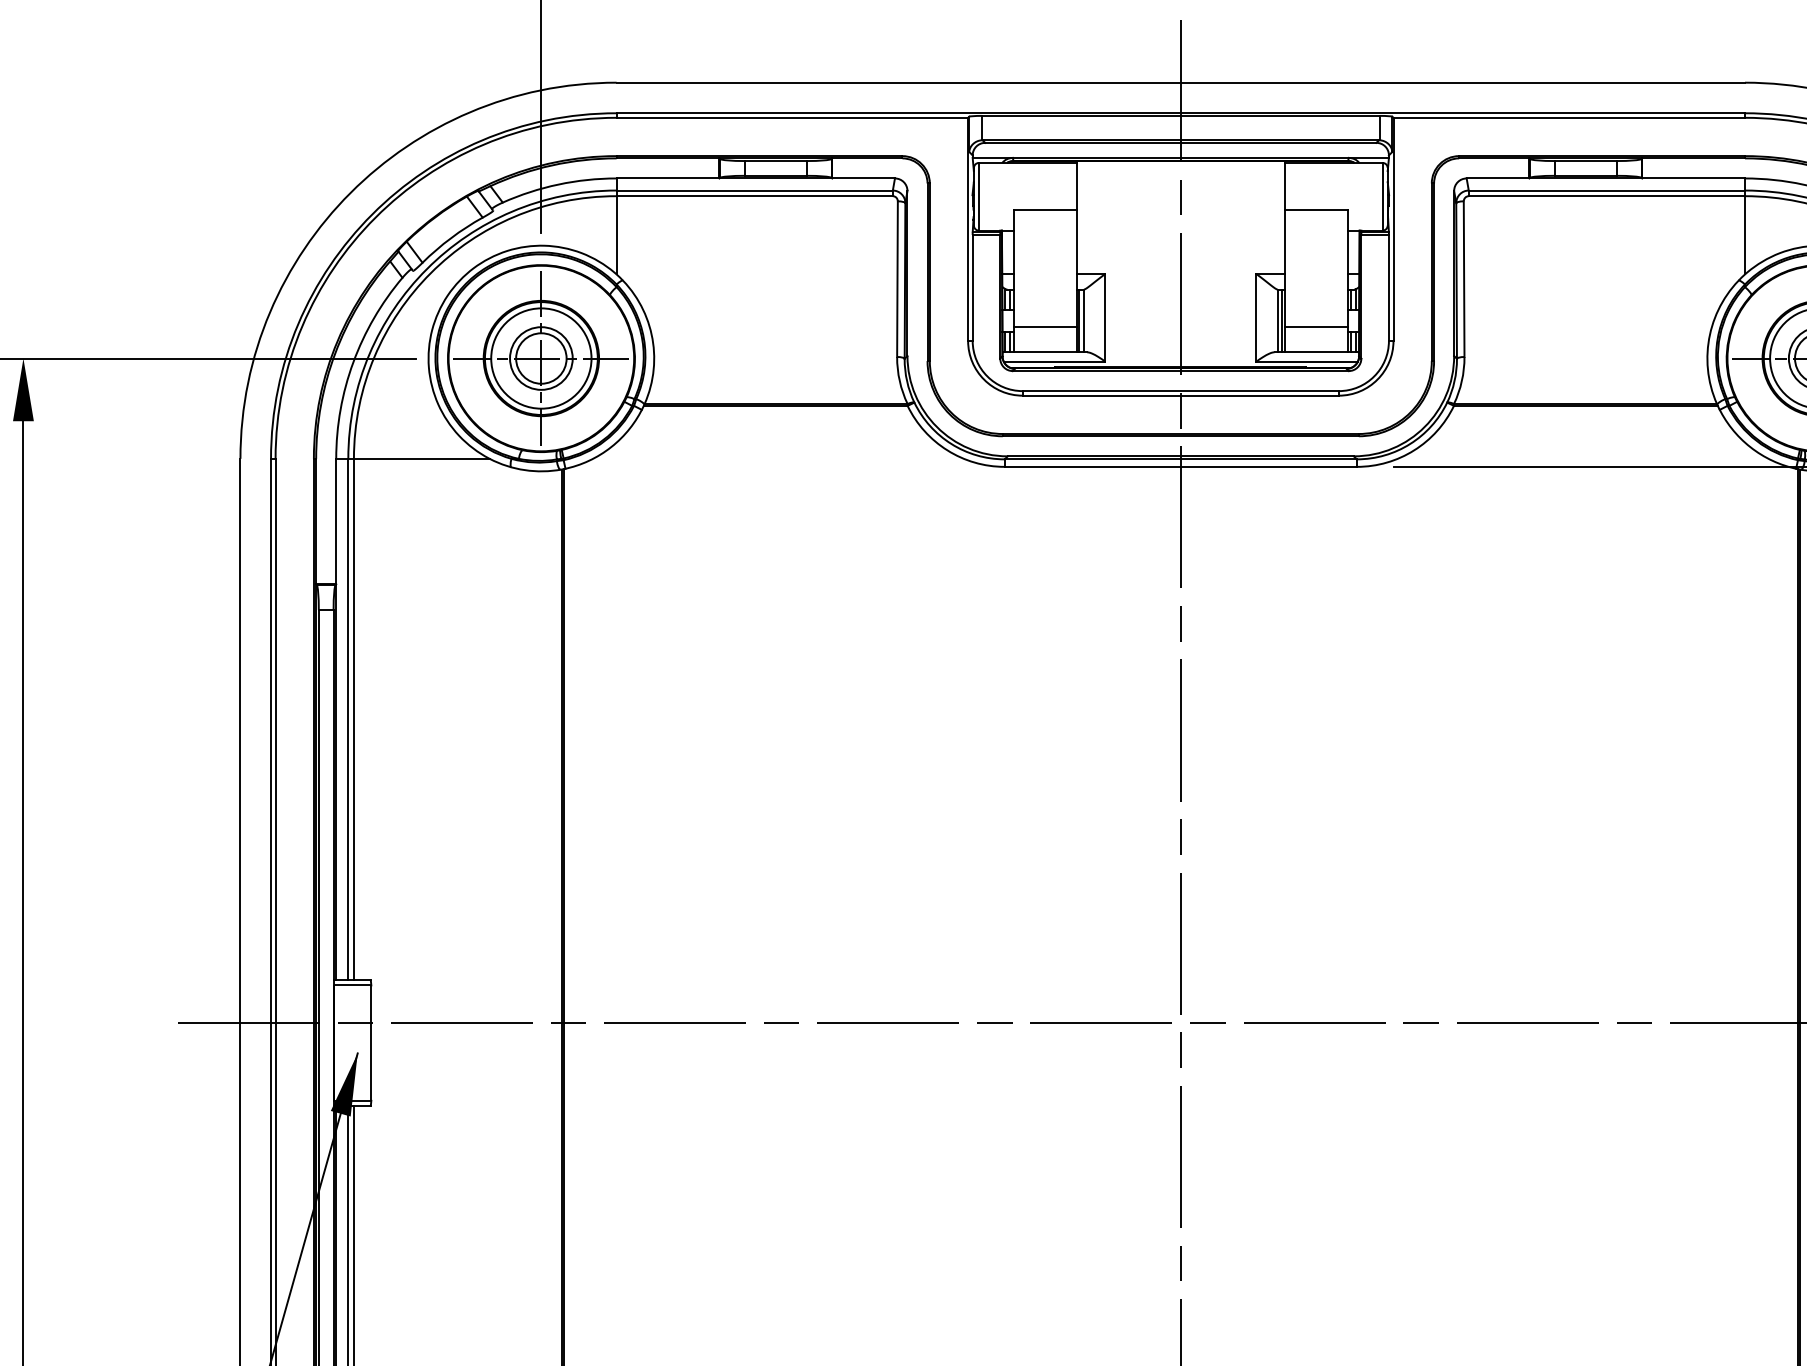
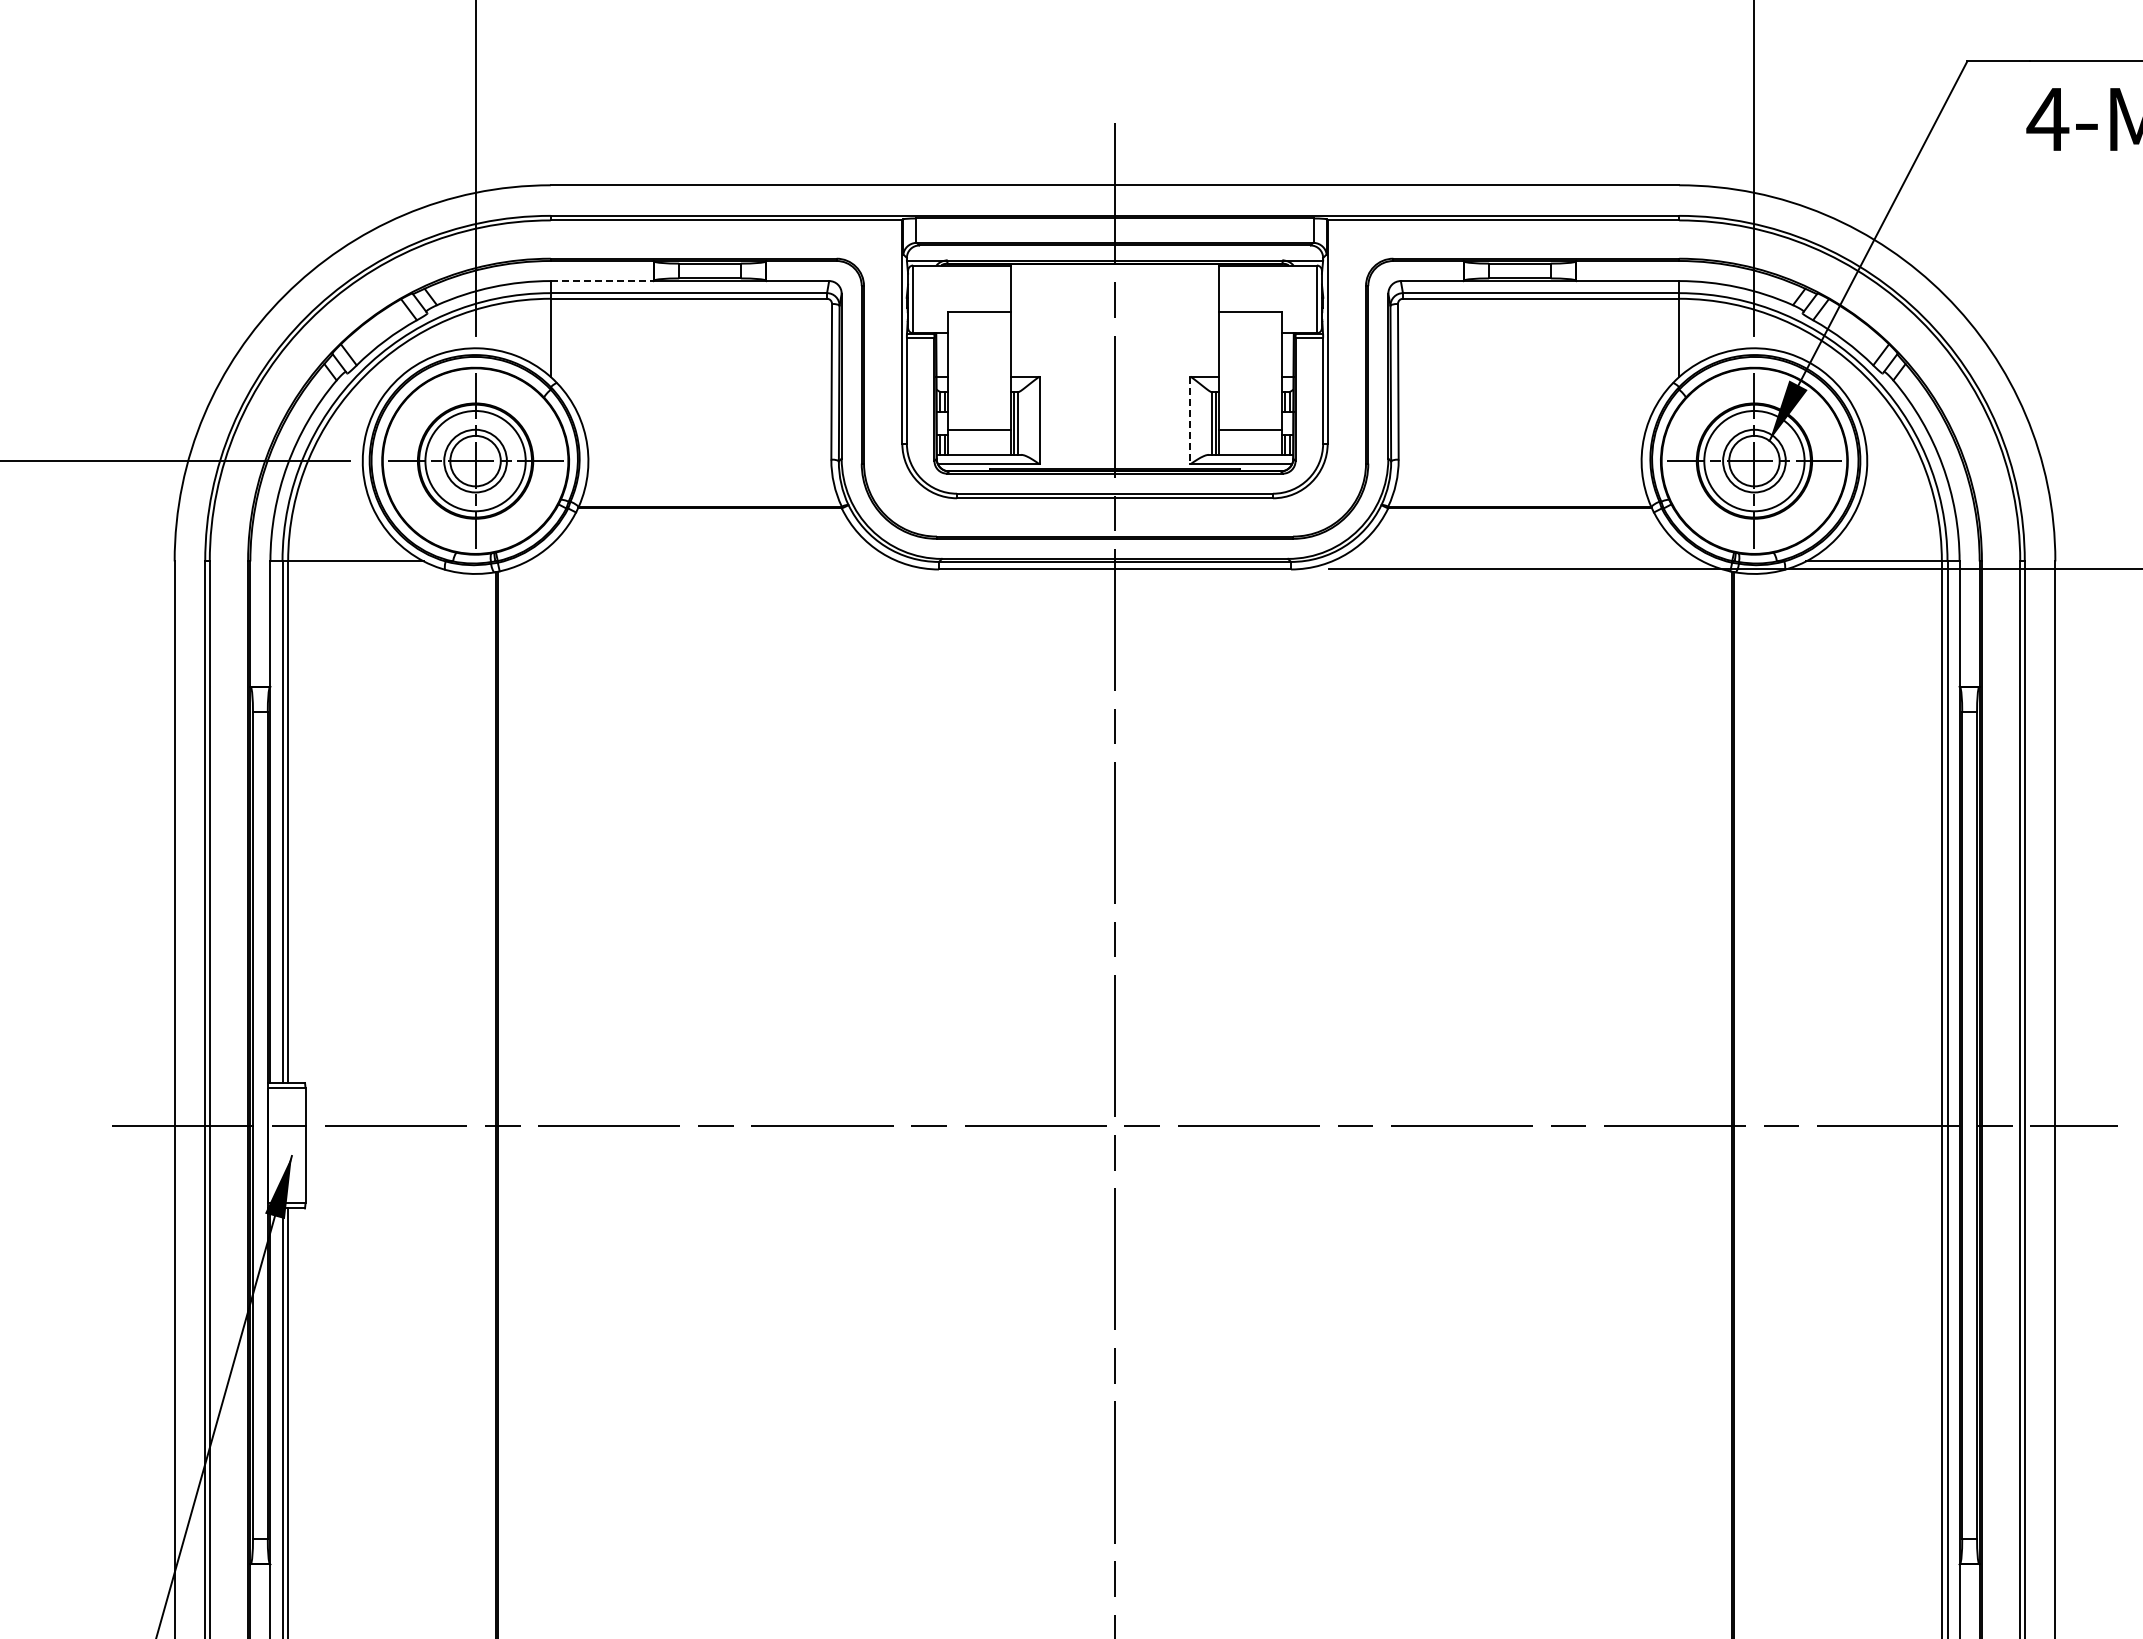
line: (668, 178) -> (602, 281), solid -> dashed
line: (1256, 317) -> (1190, 420), solid -> dashed

